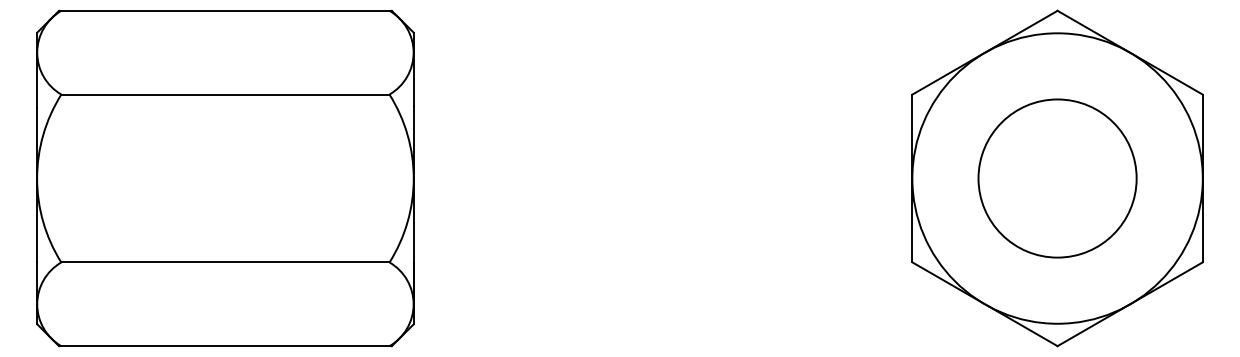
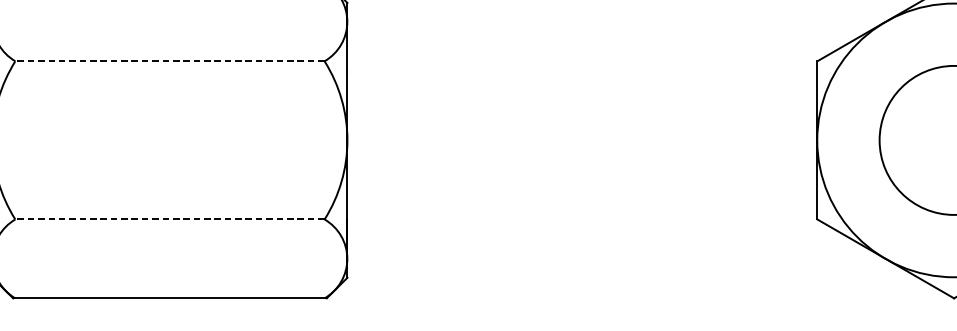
line: (224, 94) -> (169, 61), solid -> dashed
line: (224, 262) -> (169, 219), solid -> dashed

